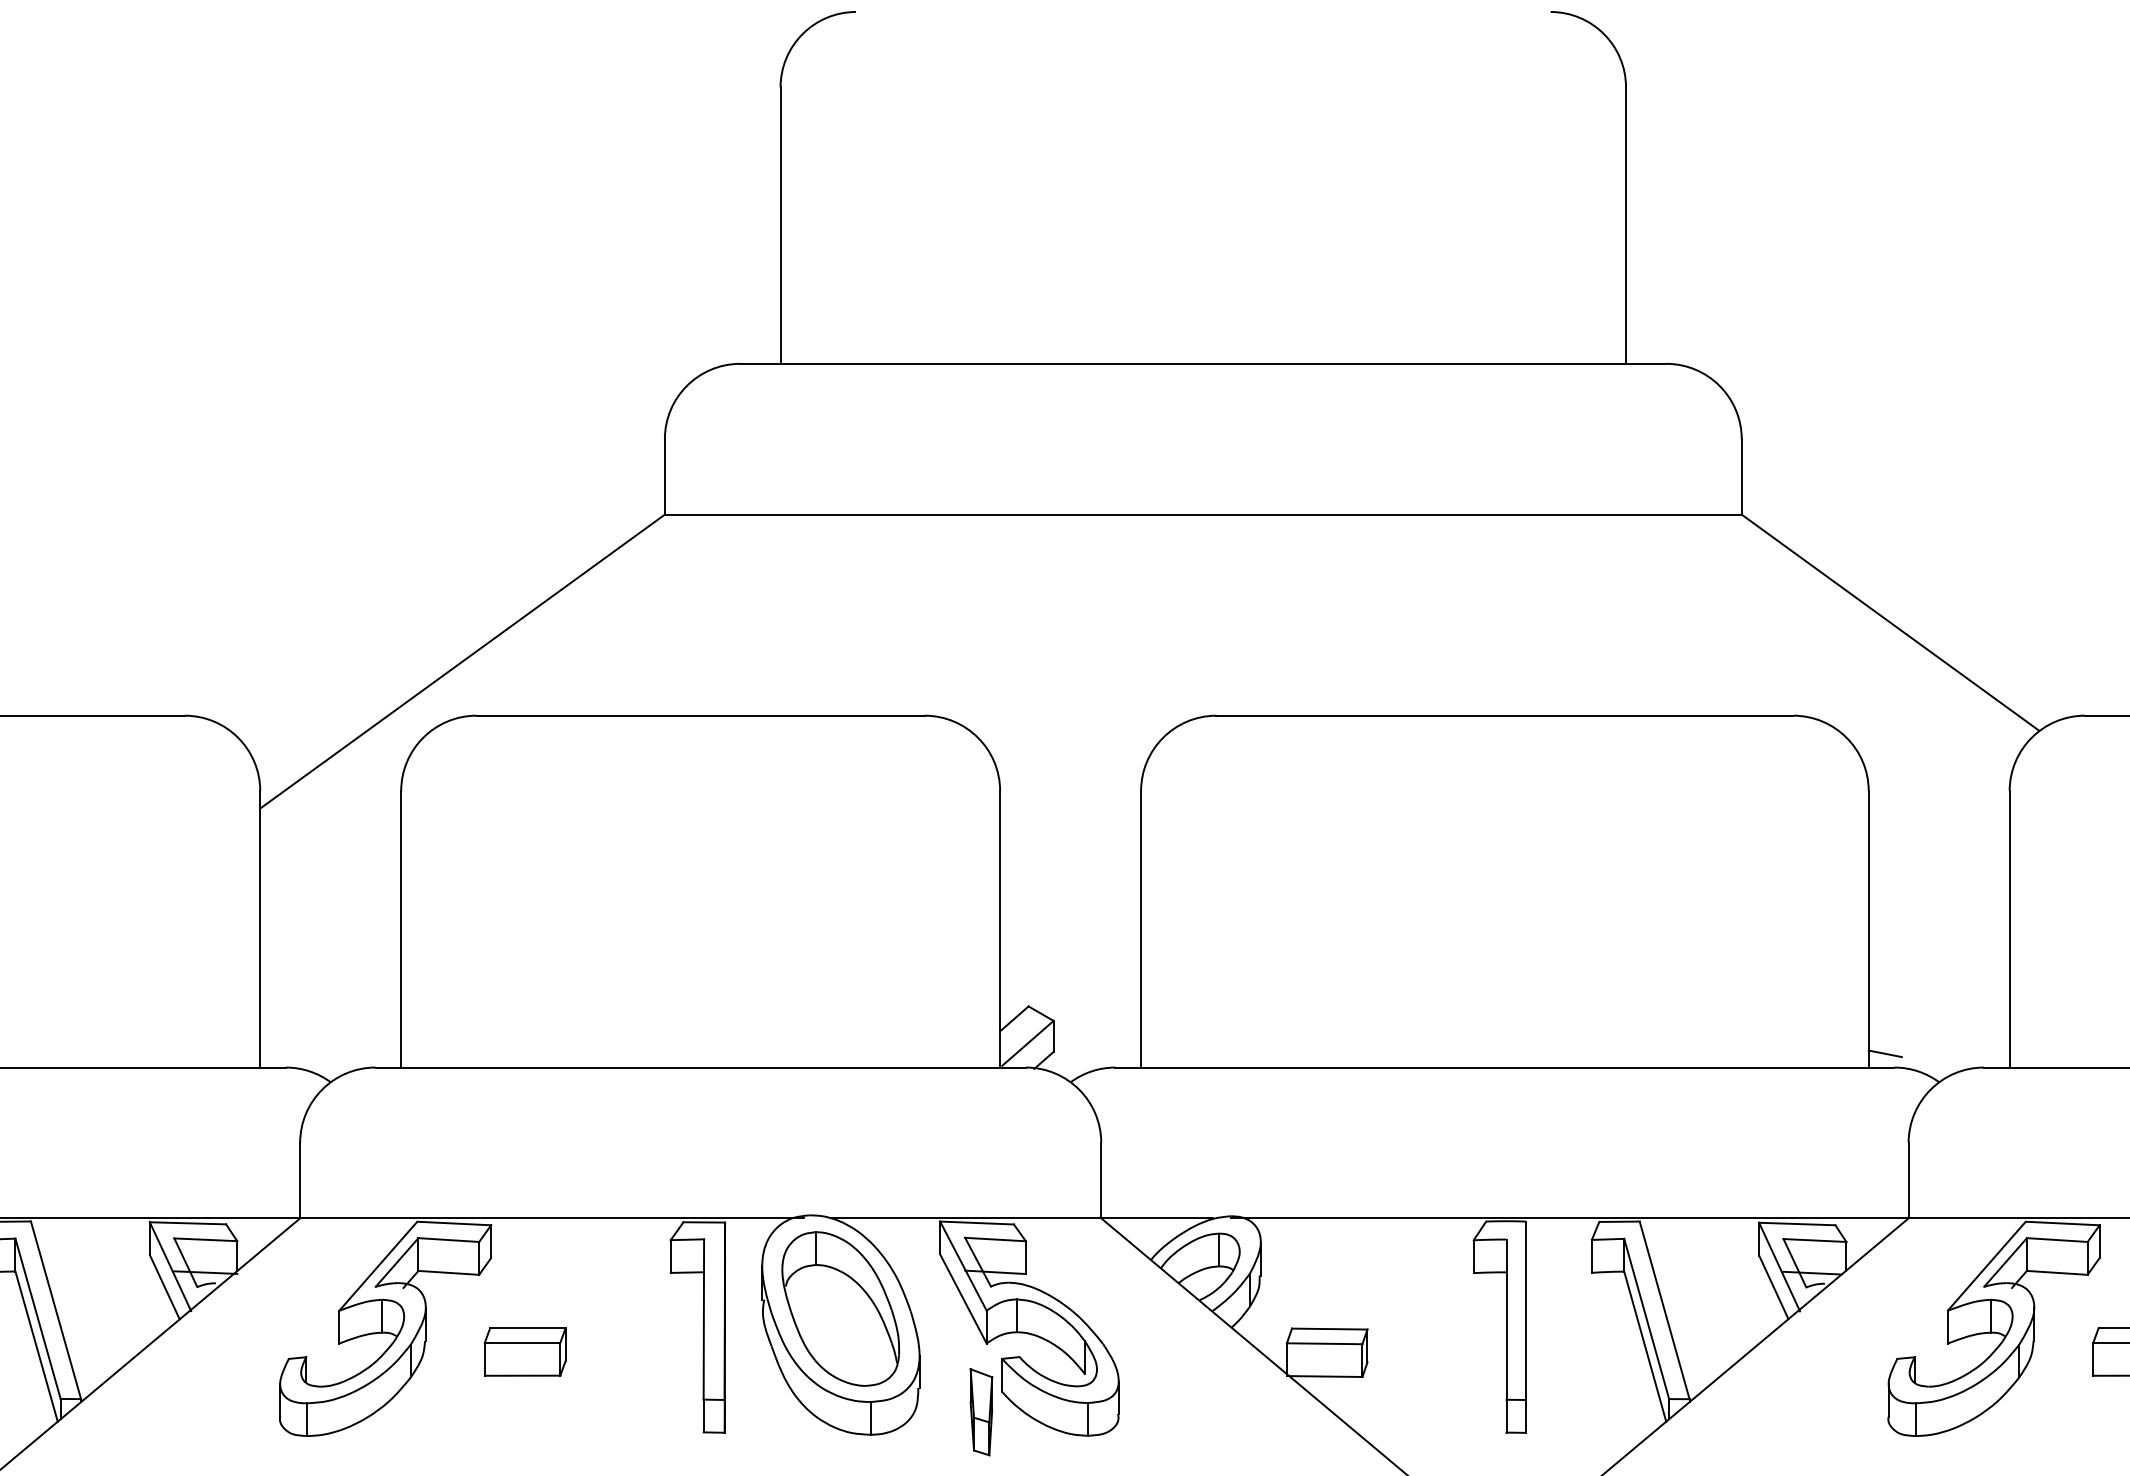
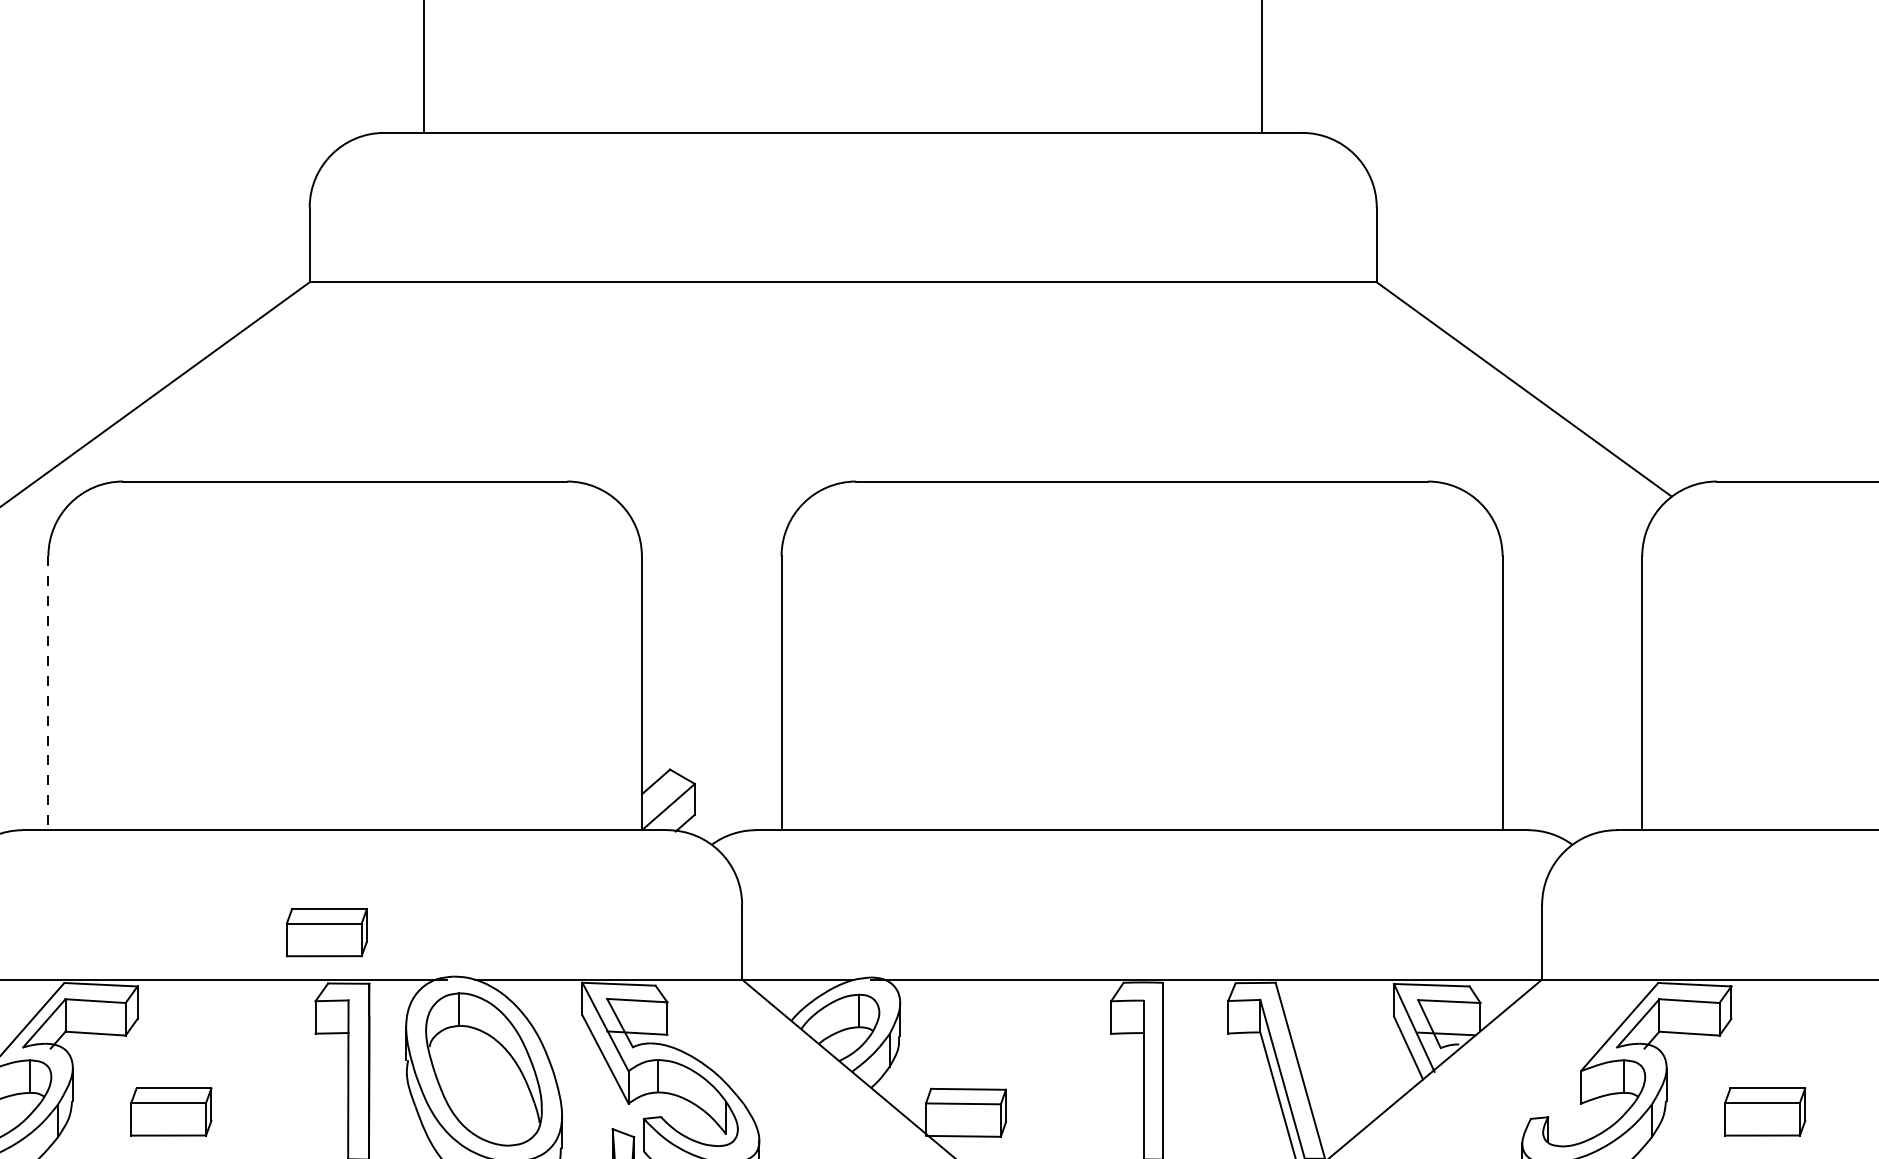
line: (401, 929) -> (48, 693), solid -> dashed
line: (1884, 1053) -> (1518, 816), removed
part: (681, 1170) -> (326, 932), added

